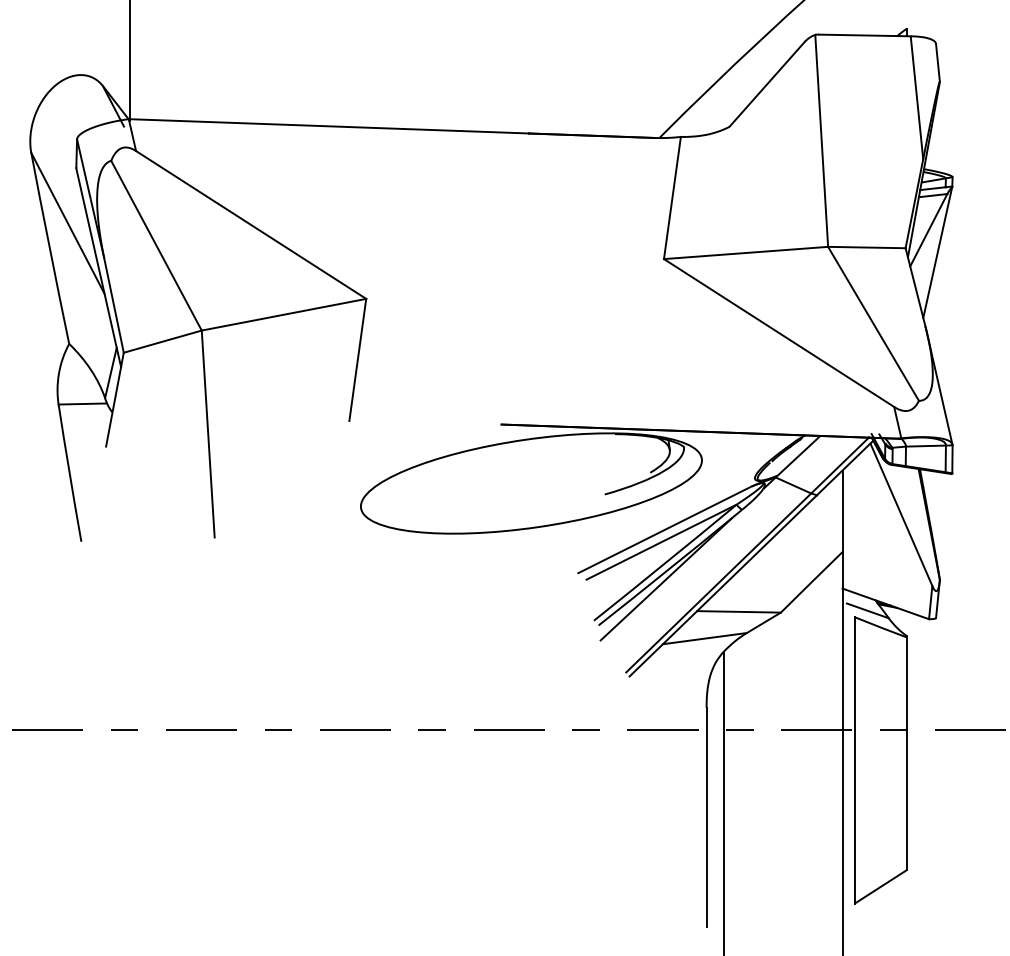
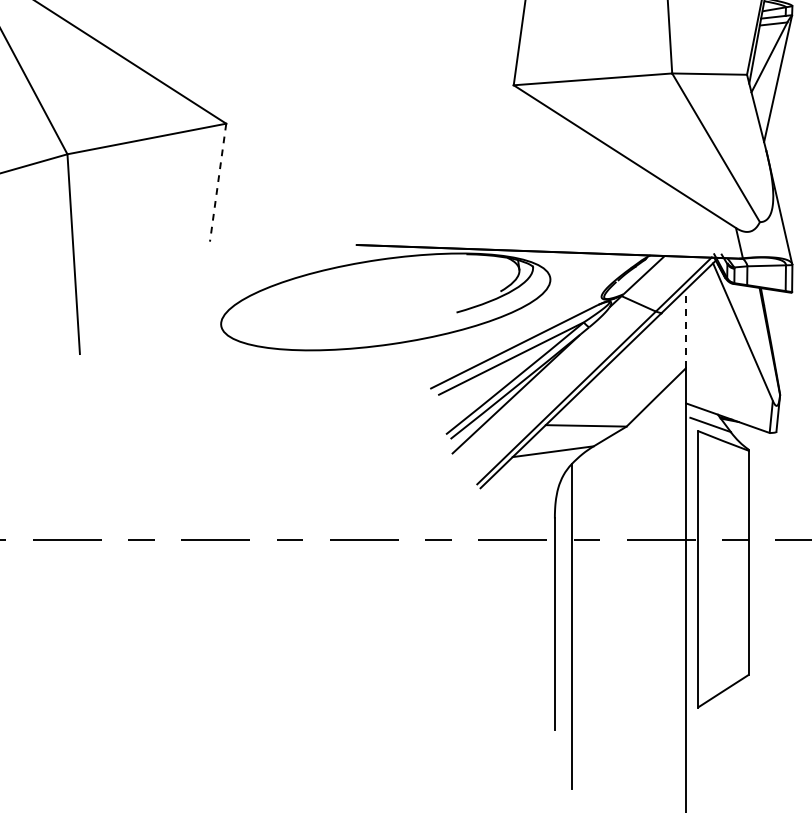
line: (357, 359) -> (217, 182), solid -> dashed
line: (842, 511) -> (686, 328), solid -> dashed

